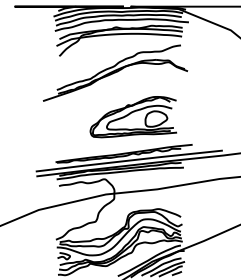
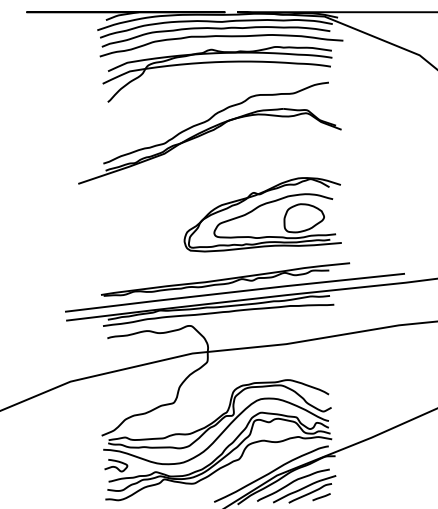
part: (132, 117) -> (260, 215), moved

